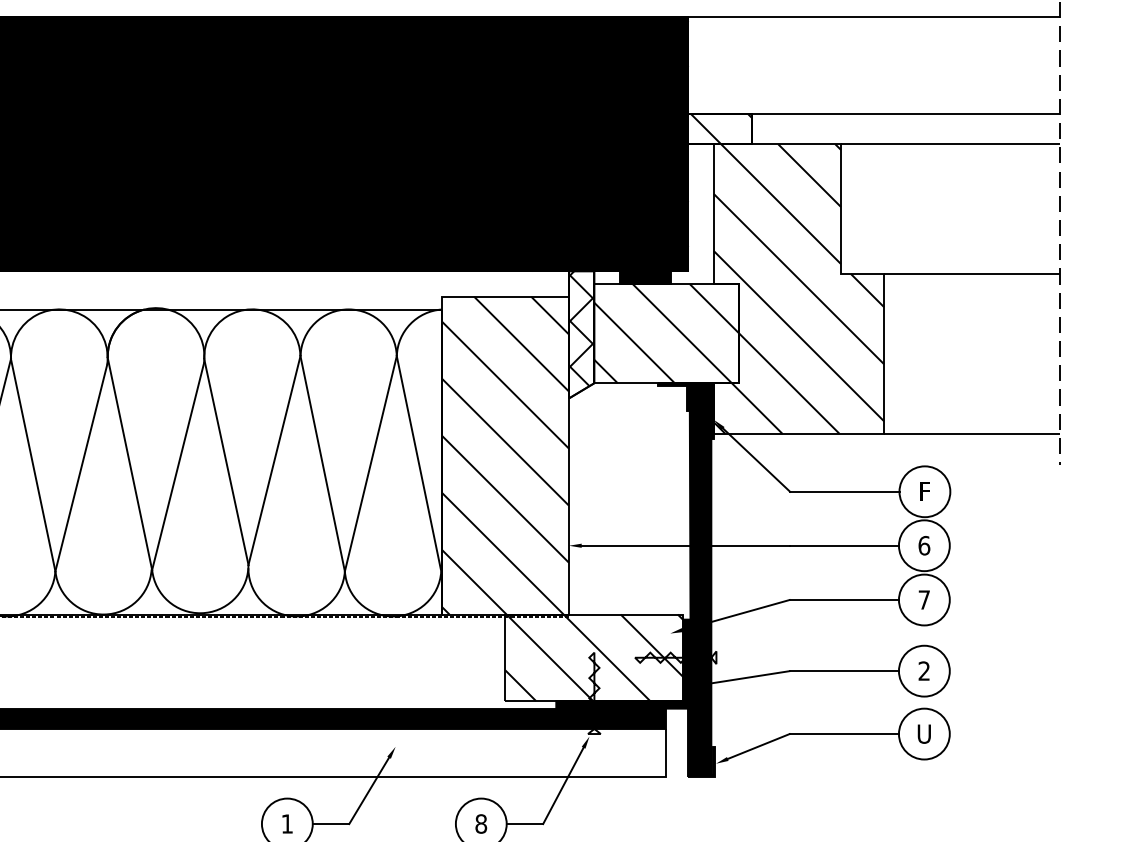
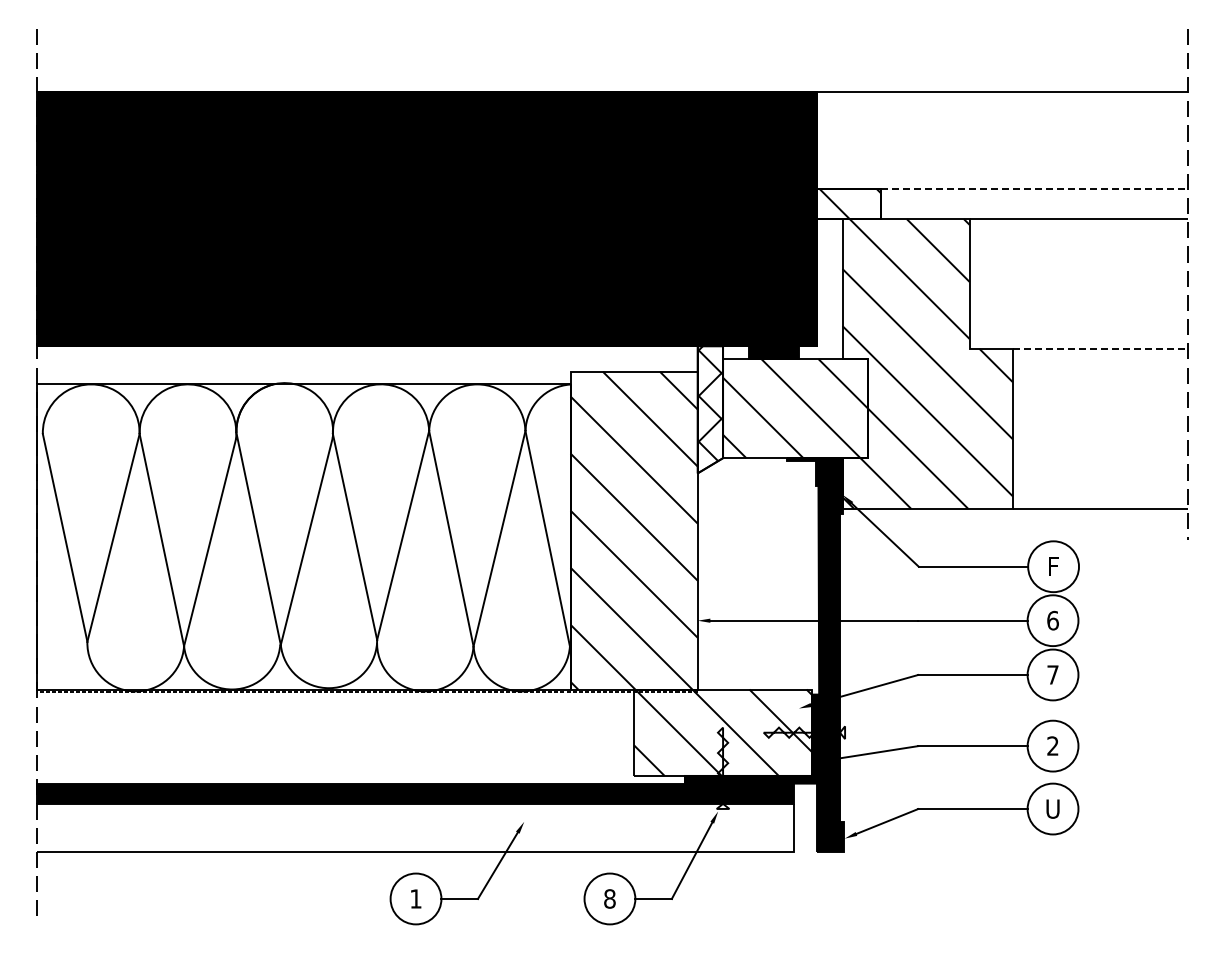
line: (905, 113) -> (1034, 188), solid -> dashed
line: (971, 273) -> (1100, 348), solid -> dashed

